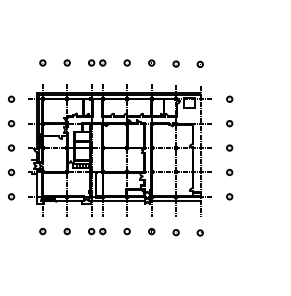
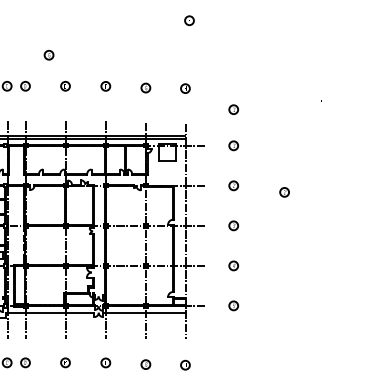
part: (202, 22) -> (189, 19), added
part: (116, 43) -> (47, 54), added
part: (229, 76) -> (233, 108), added
part: (260, 127) -> (284, 192), added

